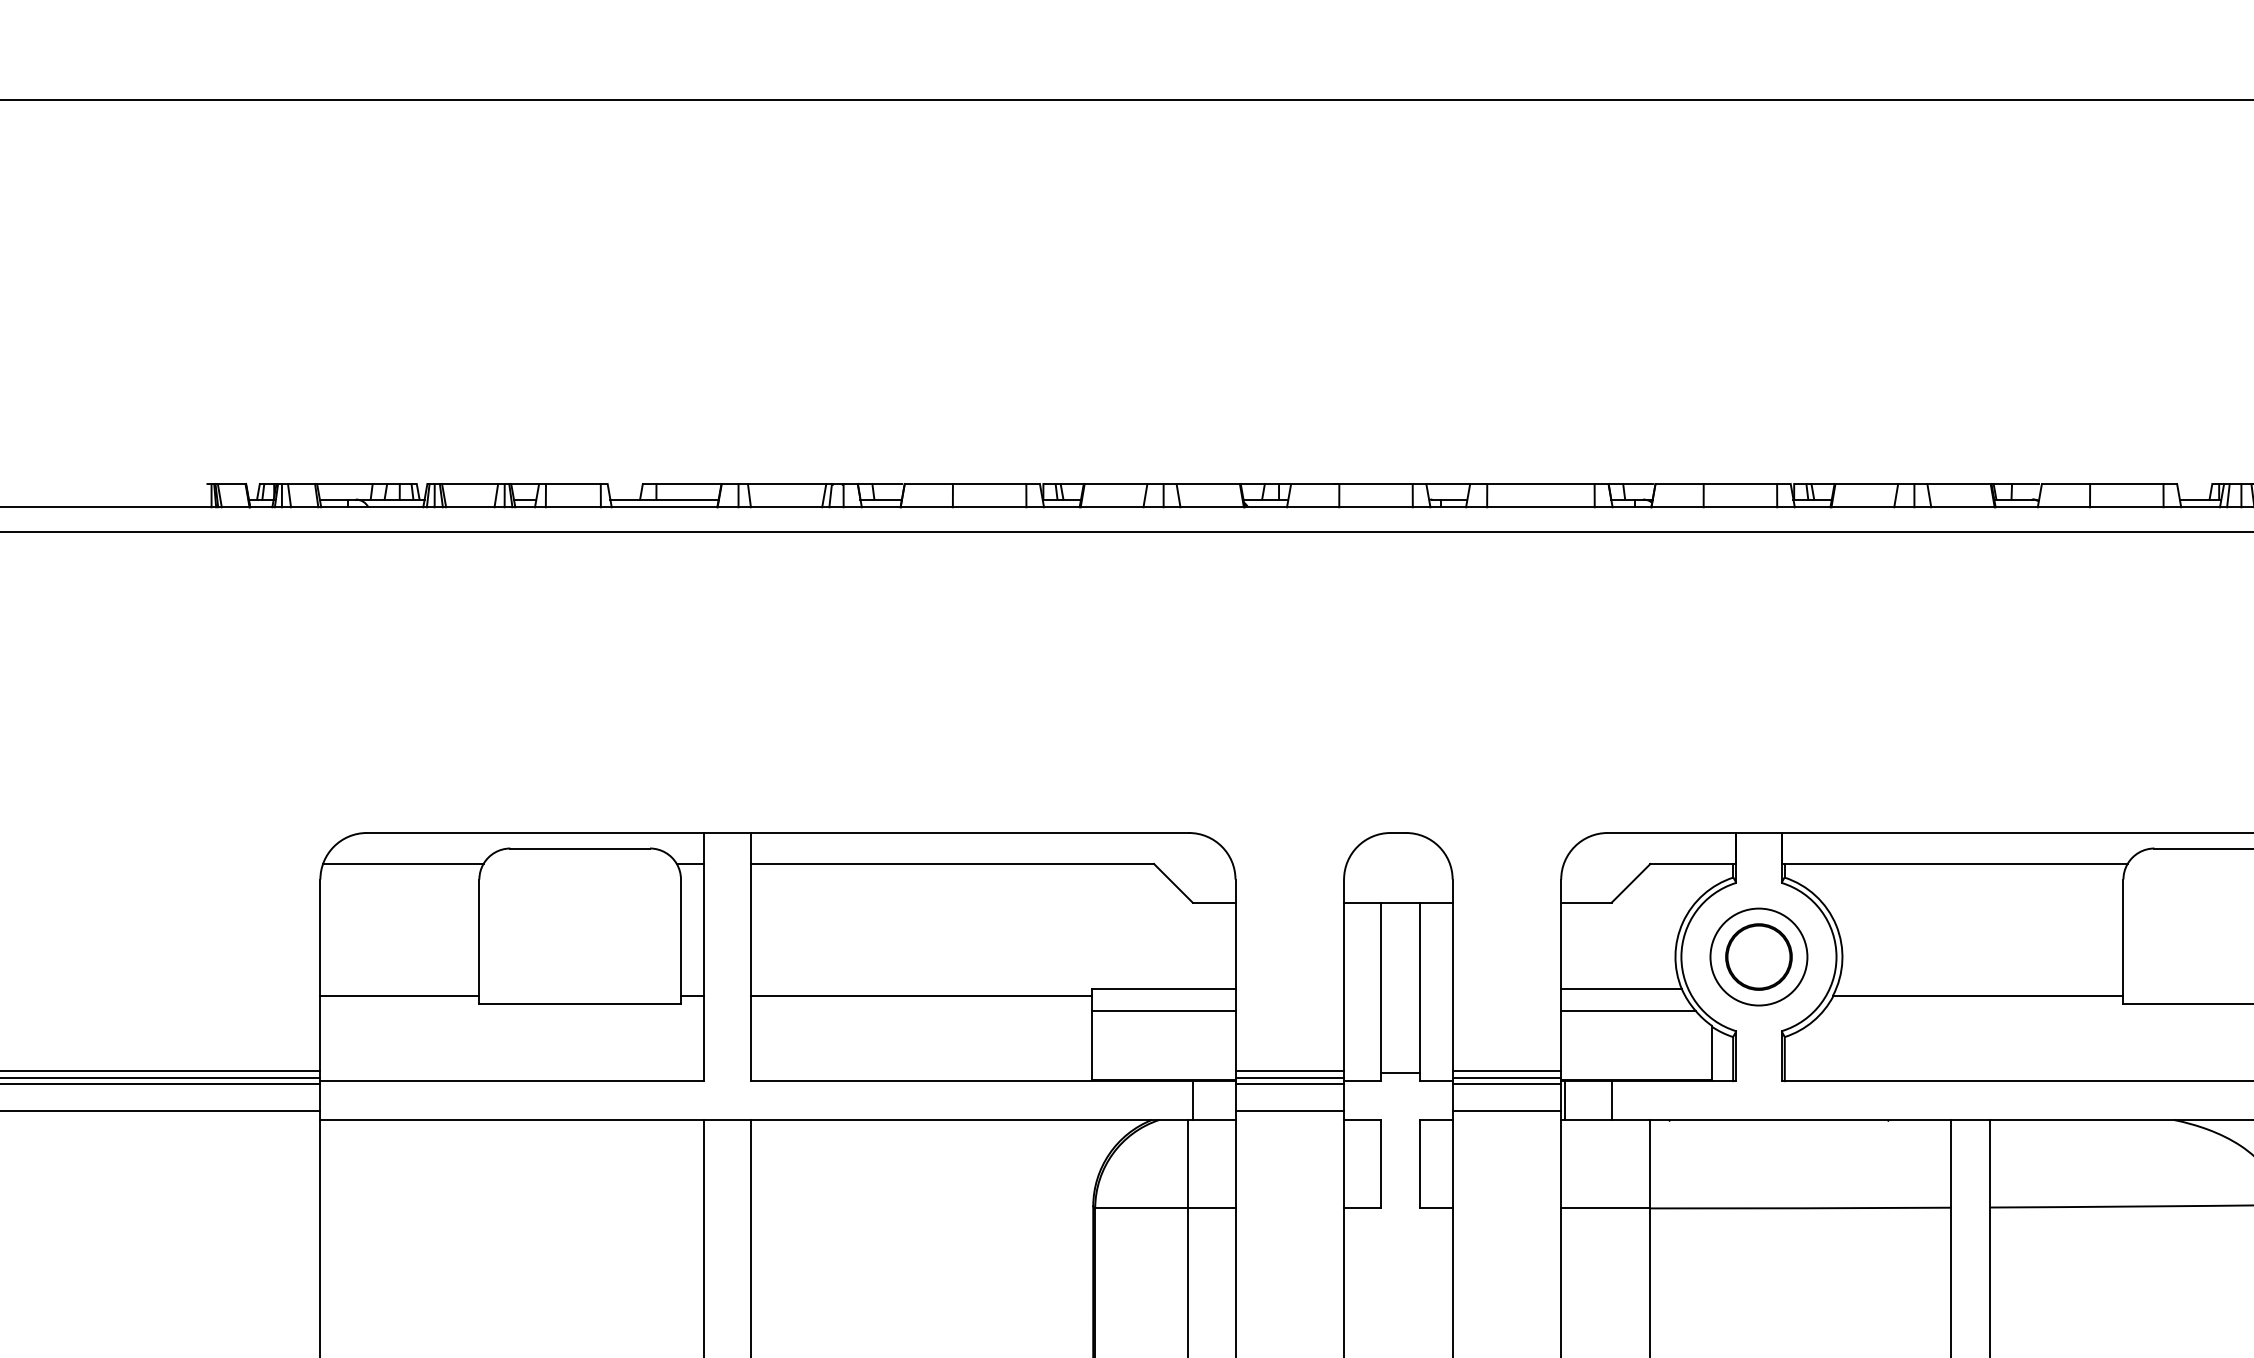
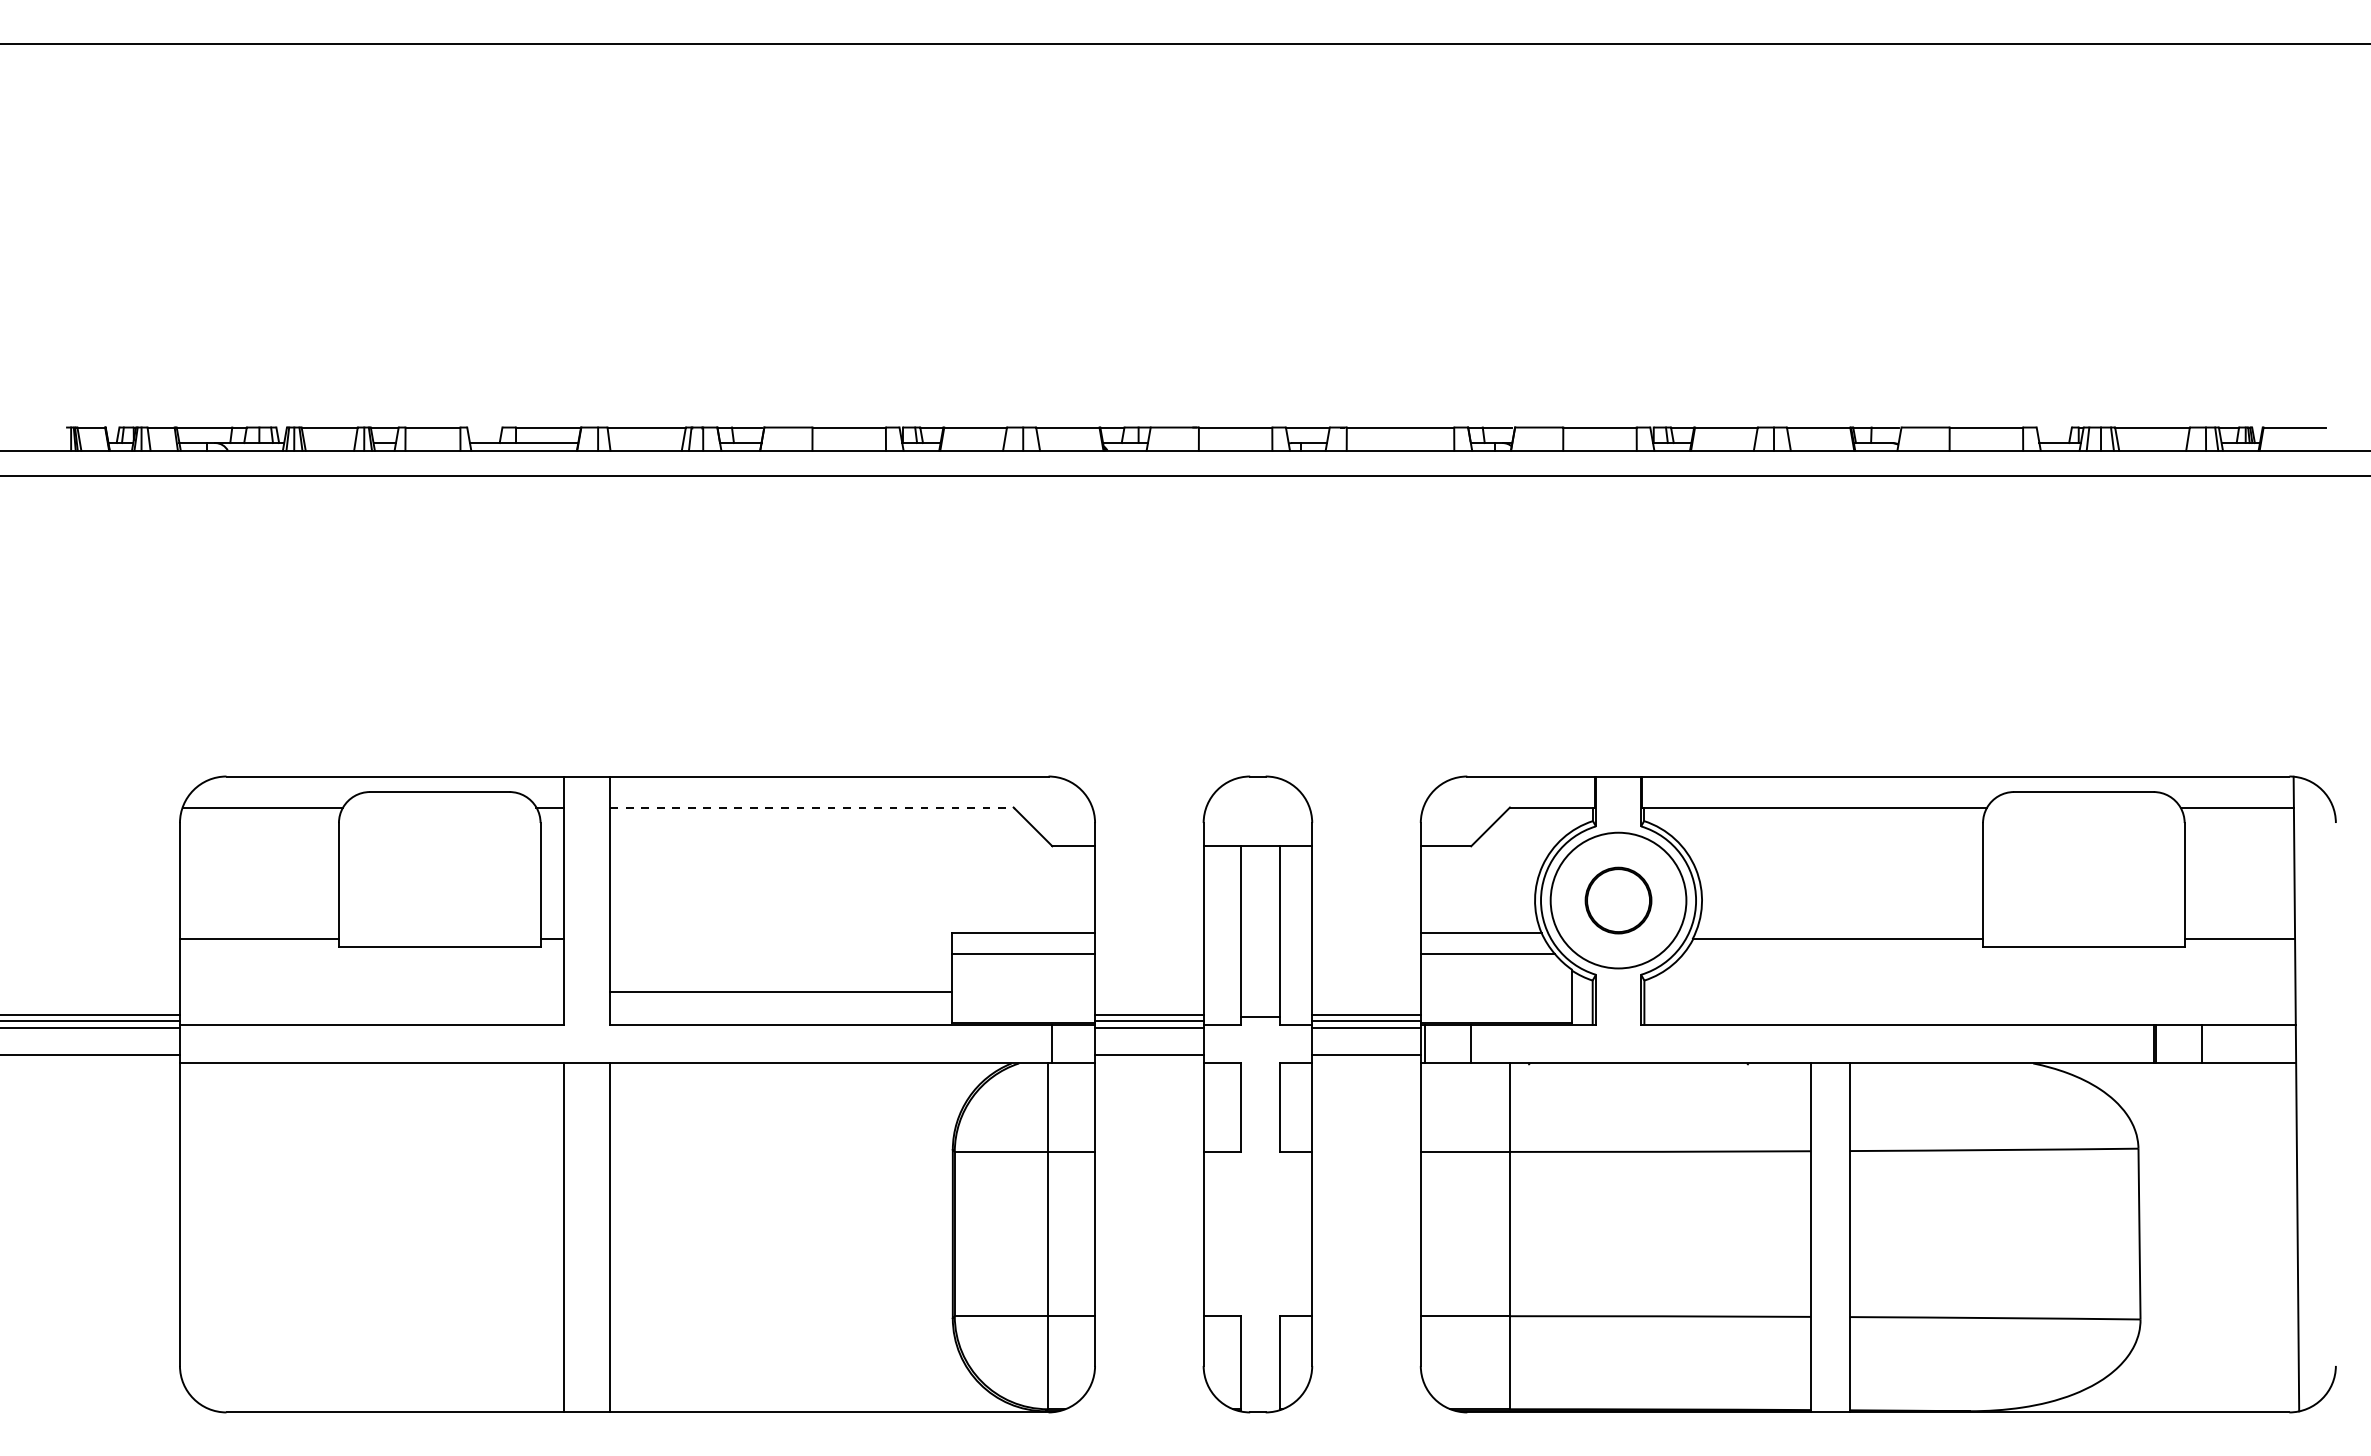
line: (952, 863) -> (812, 807), solid -> dashed
circle: (1758, 956) -> (1618, 900), size x1.4
line: (920, 995) -> (780, 992), moved

